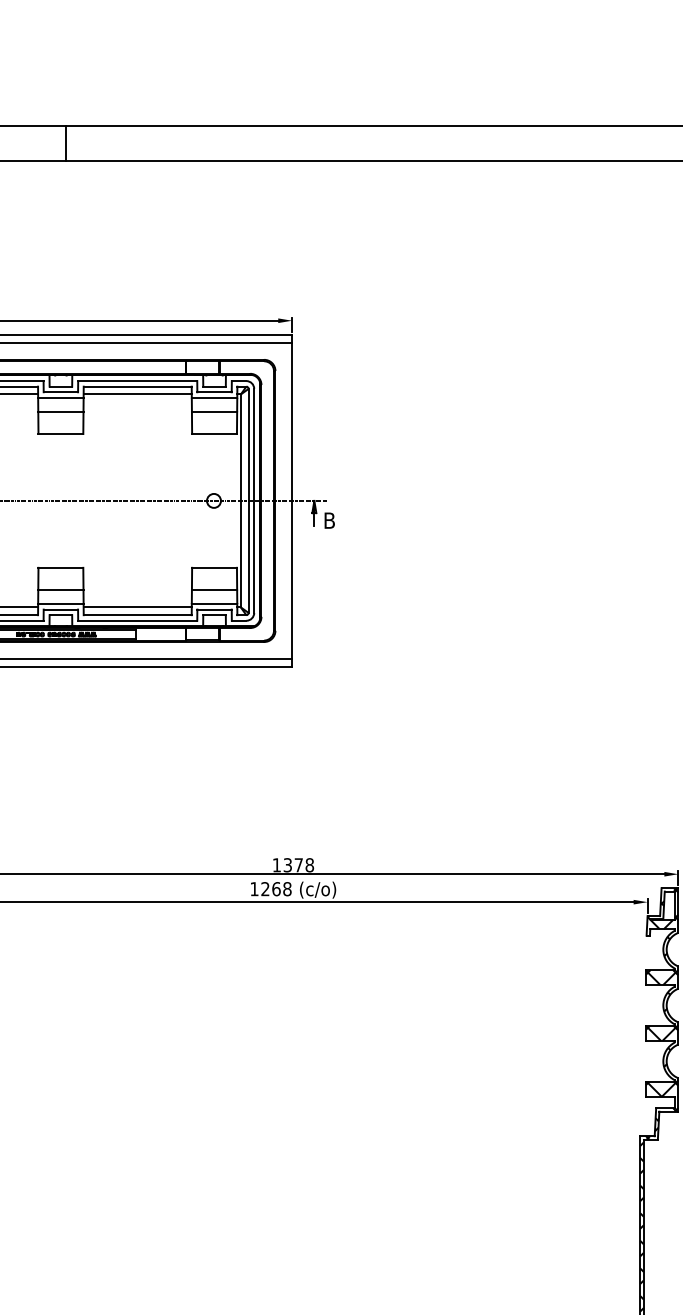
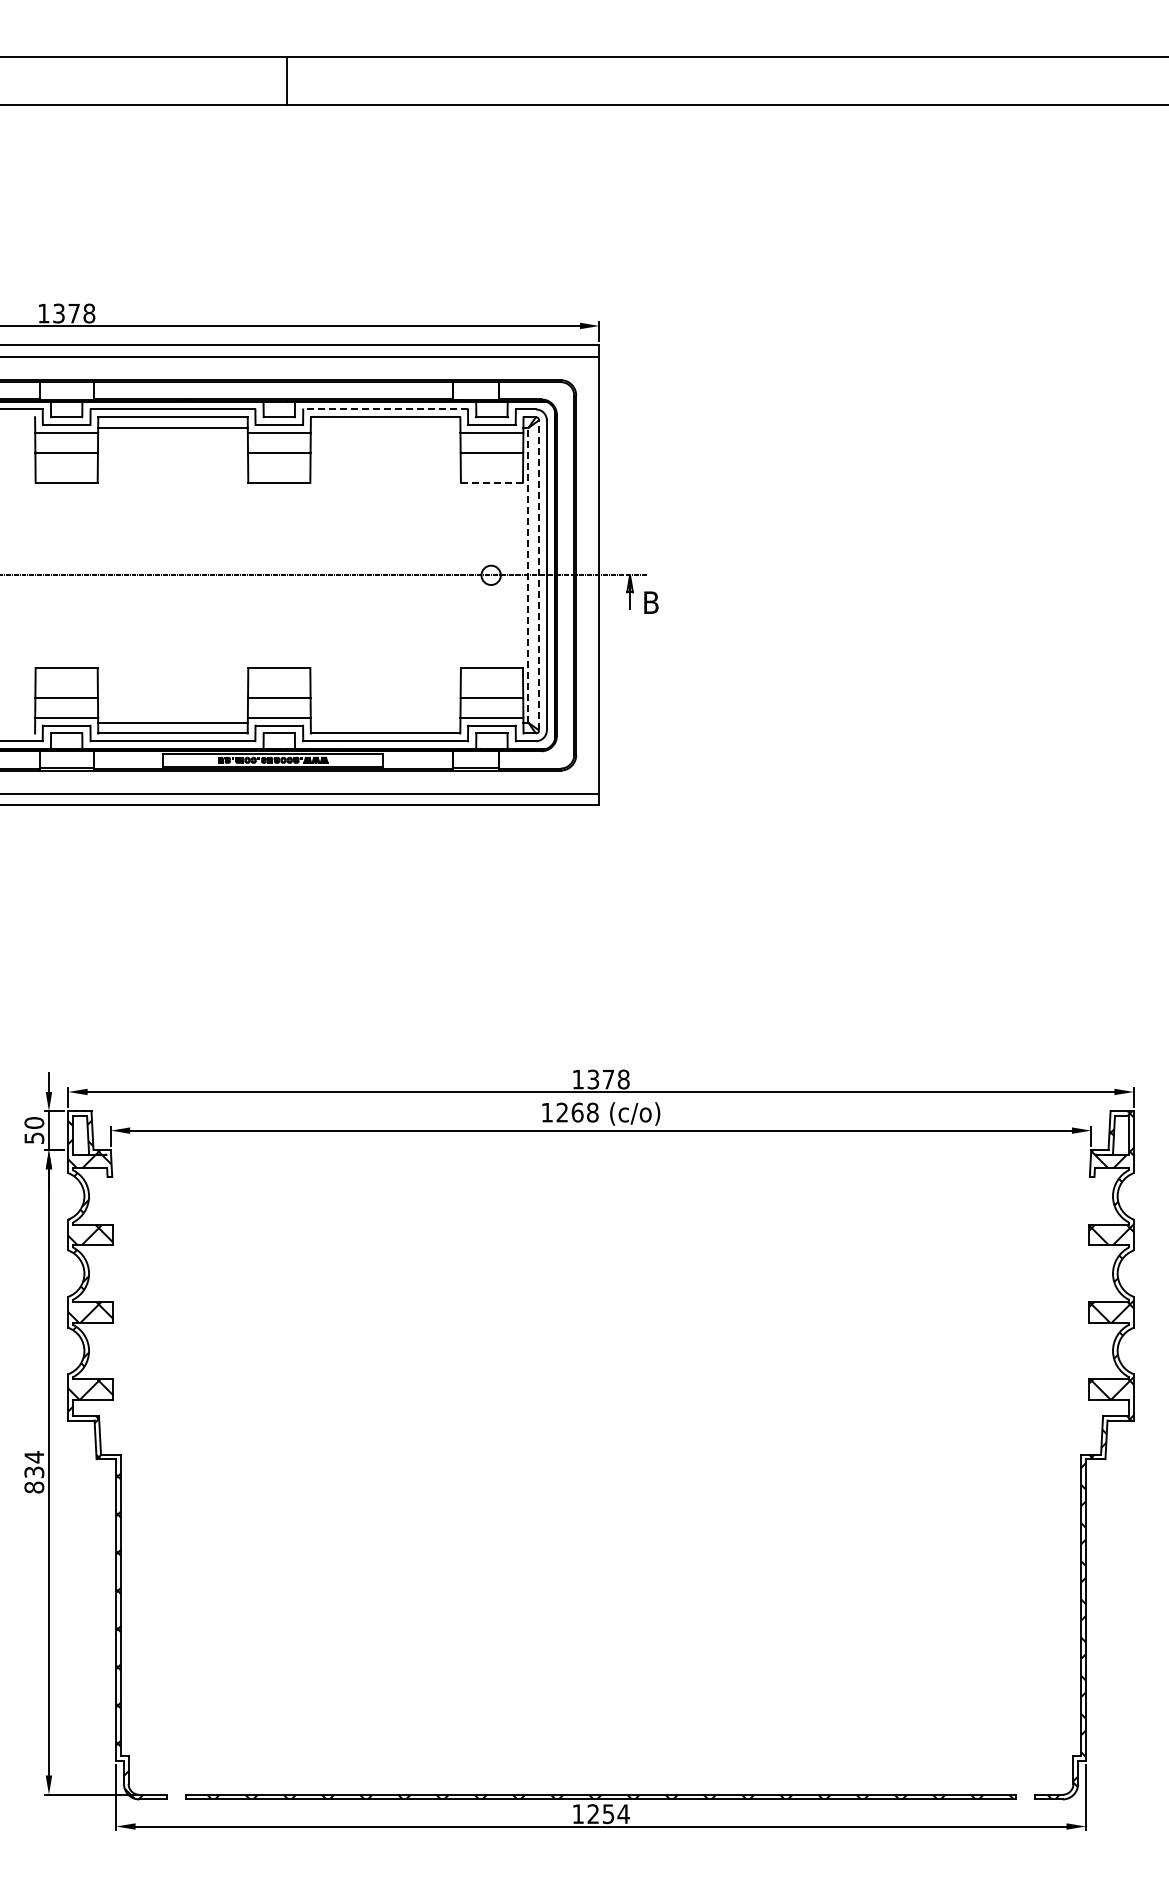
line: (137, 381) -> (385, 409), solid -> dashed
line: (137, 394) -> (385, 428), removed
line: (214, 433) -> (492, 482), solid -> dashed
line: (240, 500) -> (528, 574), solid -> dashed
line: (248, 500) -> (539, 574), solid -> dashed
line: (137, 607) -> (385, 722), removed

